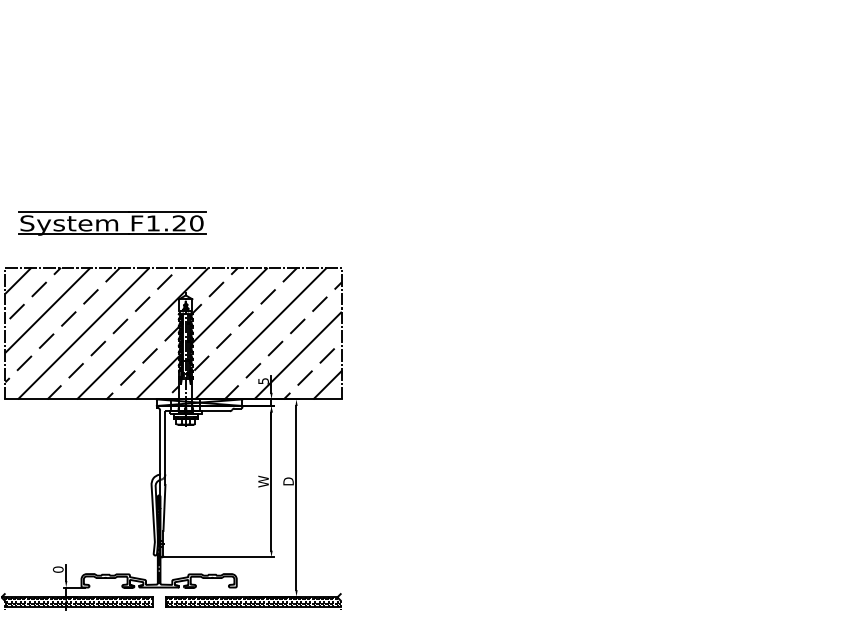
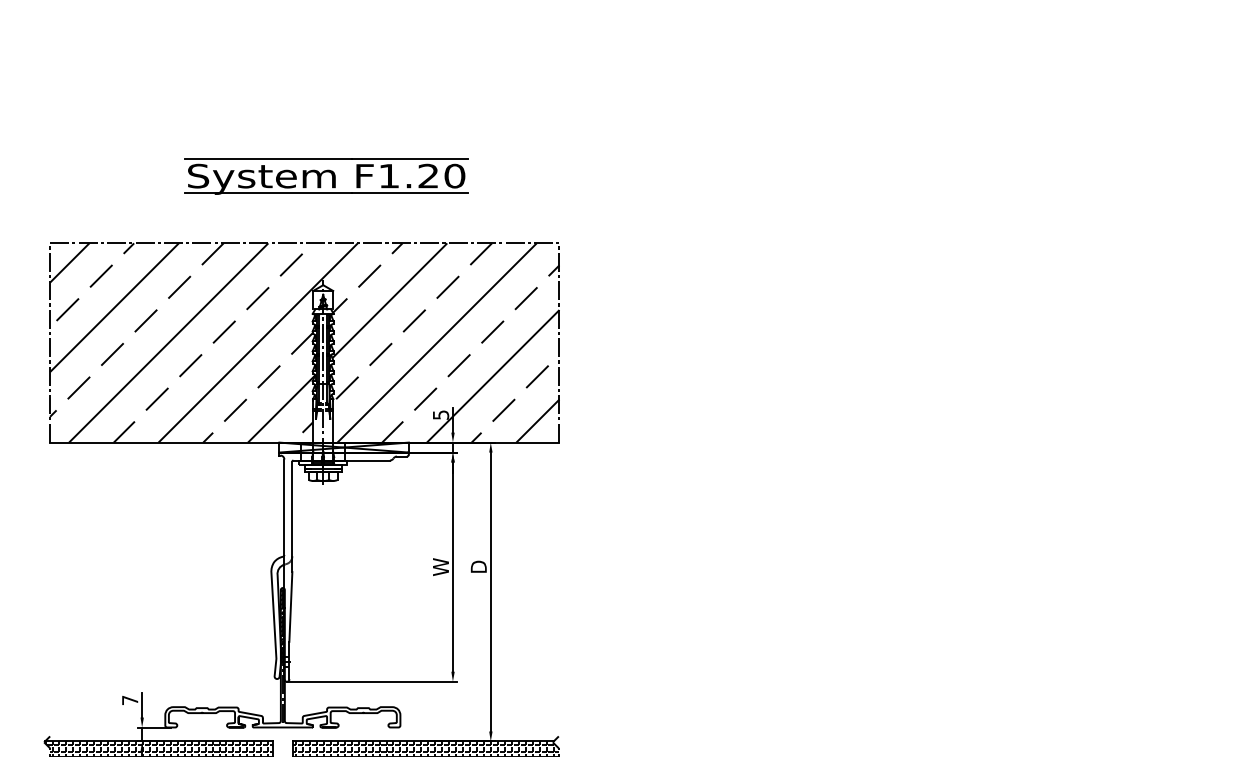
part: (112, 223) -> (327, 176), moved
text: (57, 569) -> (128, 700), 0 -> 7

